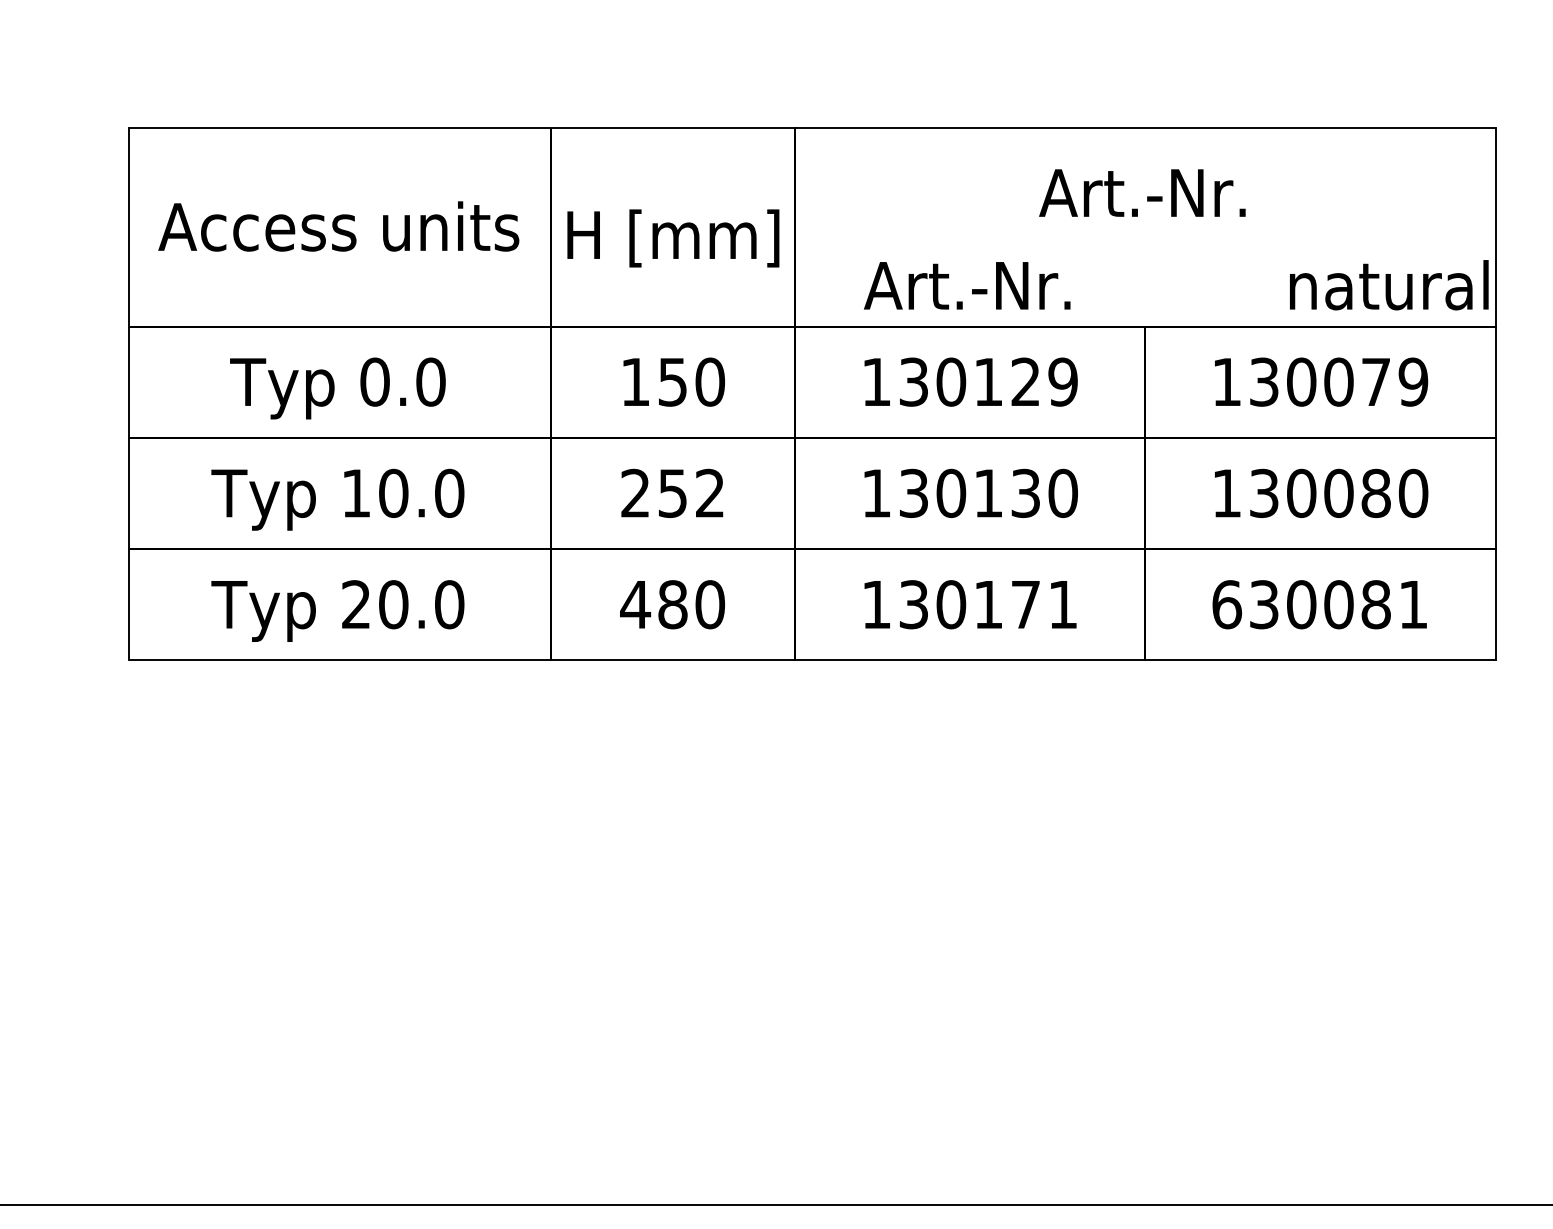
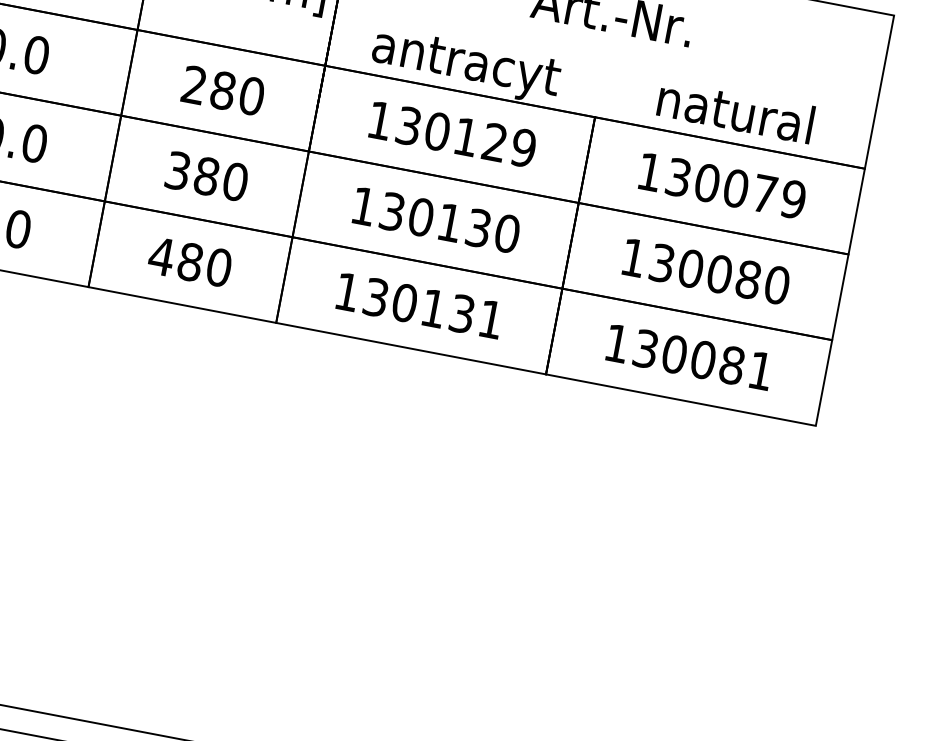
text: (1389, 285) -> (736, 111), moved
text: (970, 292) -> (465, 65), Art.-Nr. -> antracyt
text: (654, 381) -> (209, 87), 150 -> 280
text: (673, 493) -> (207, 176), 252 -> 380
text: (1025, 604) -> (462, 313), 130171 -> 130131
text: (1227, 604) -> (617, 343), 630081 -> 130081

